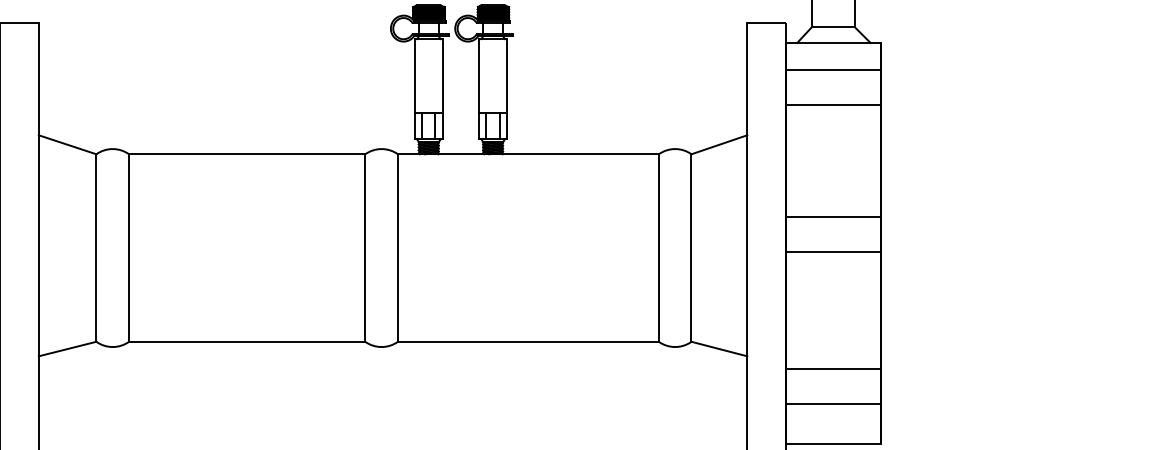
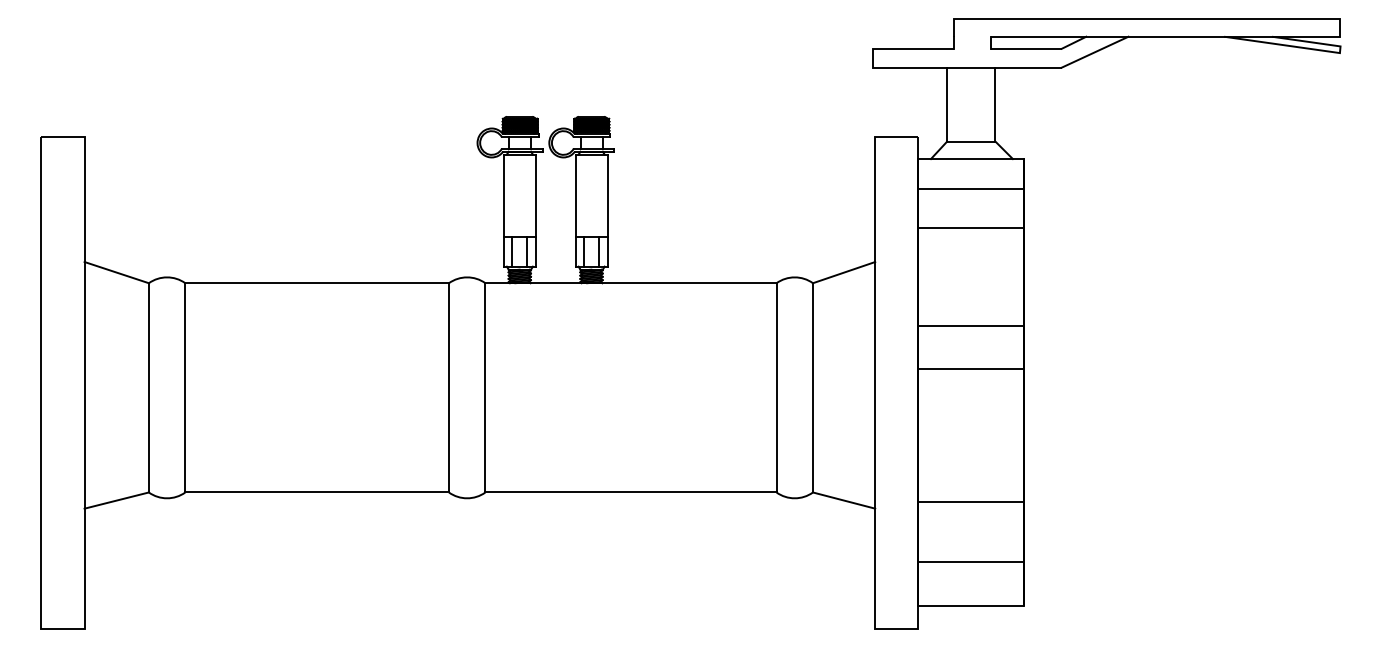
line: (833, 217) -> (971, 326), moved
line: (833, 252) -> (971, 369), moved
line: (833, 368) -> (971, 501), moved

